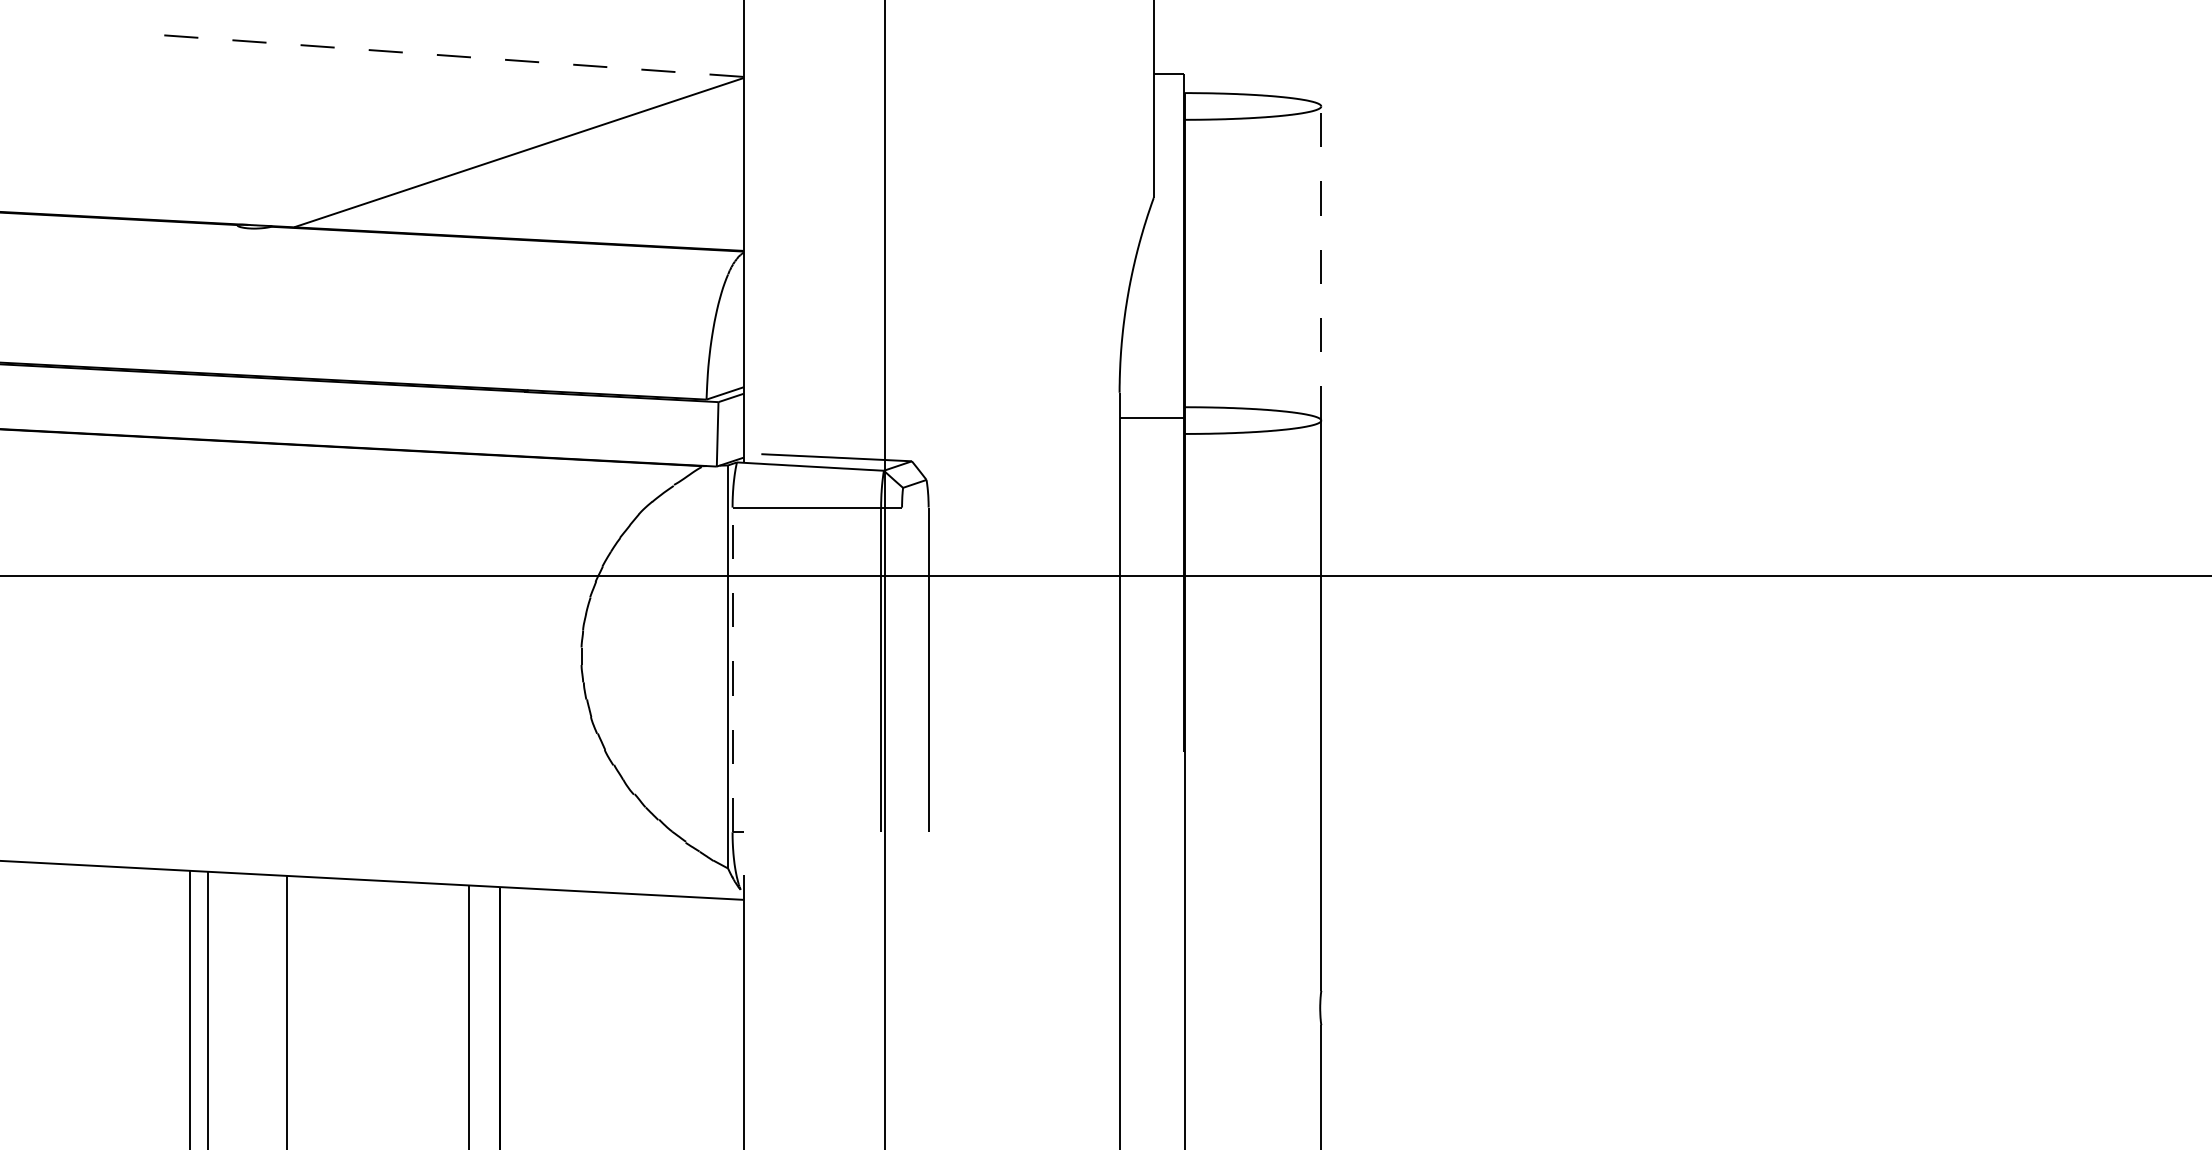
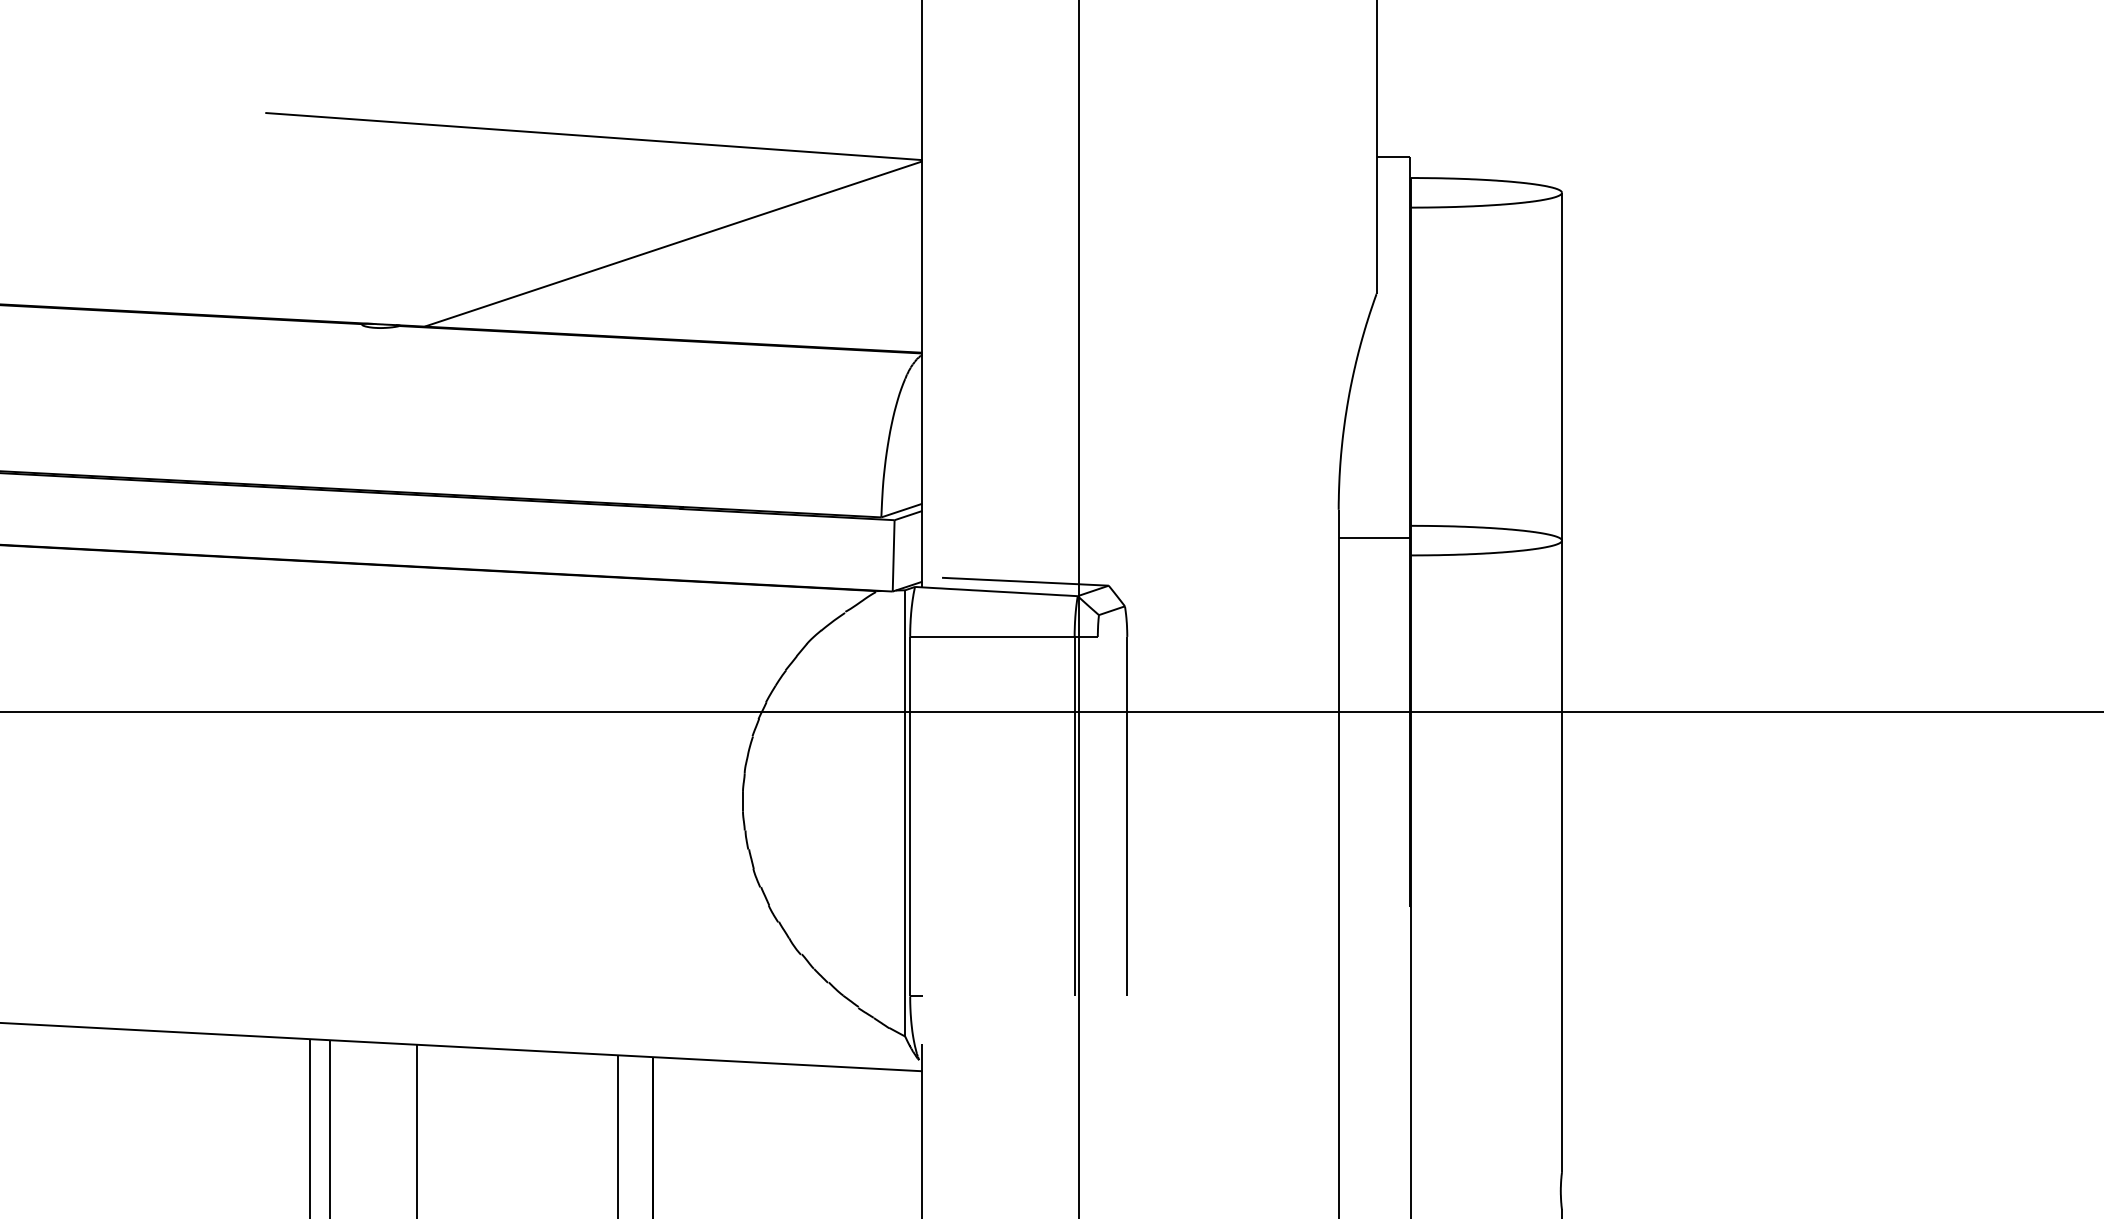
line: (446, 55) -> (593, 136), dashed -> solid
line: (1321, 263) -> (1562, 366), dashed -> solid
line: (732, 669) -> (910, 816), dashed -> solid

